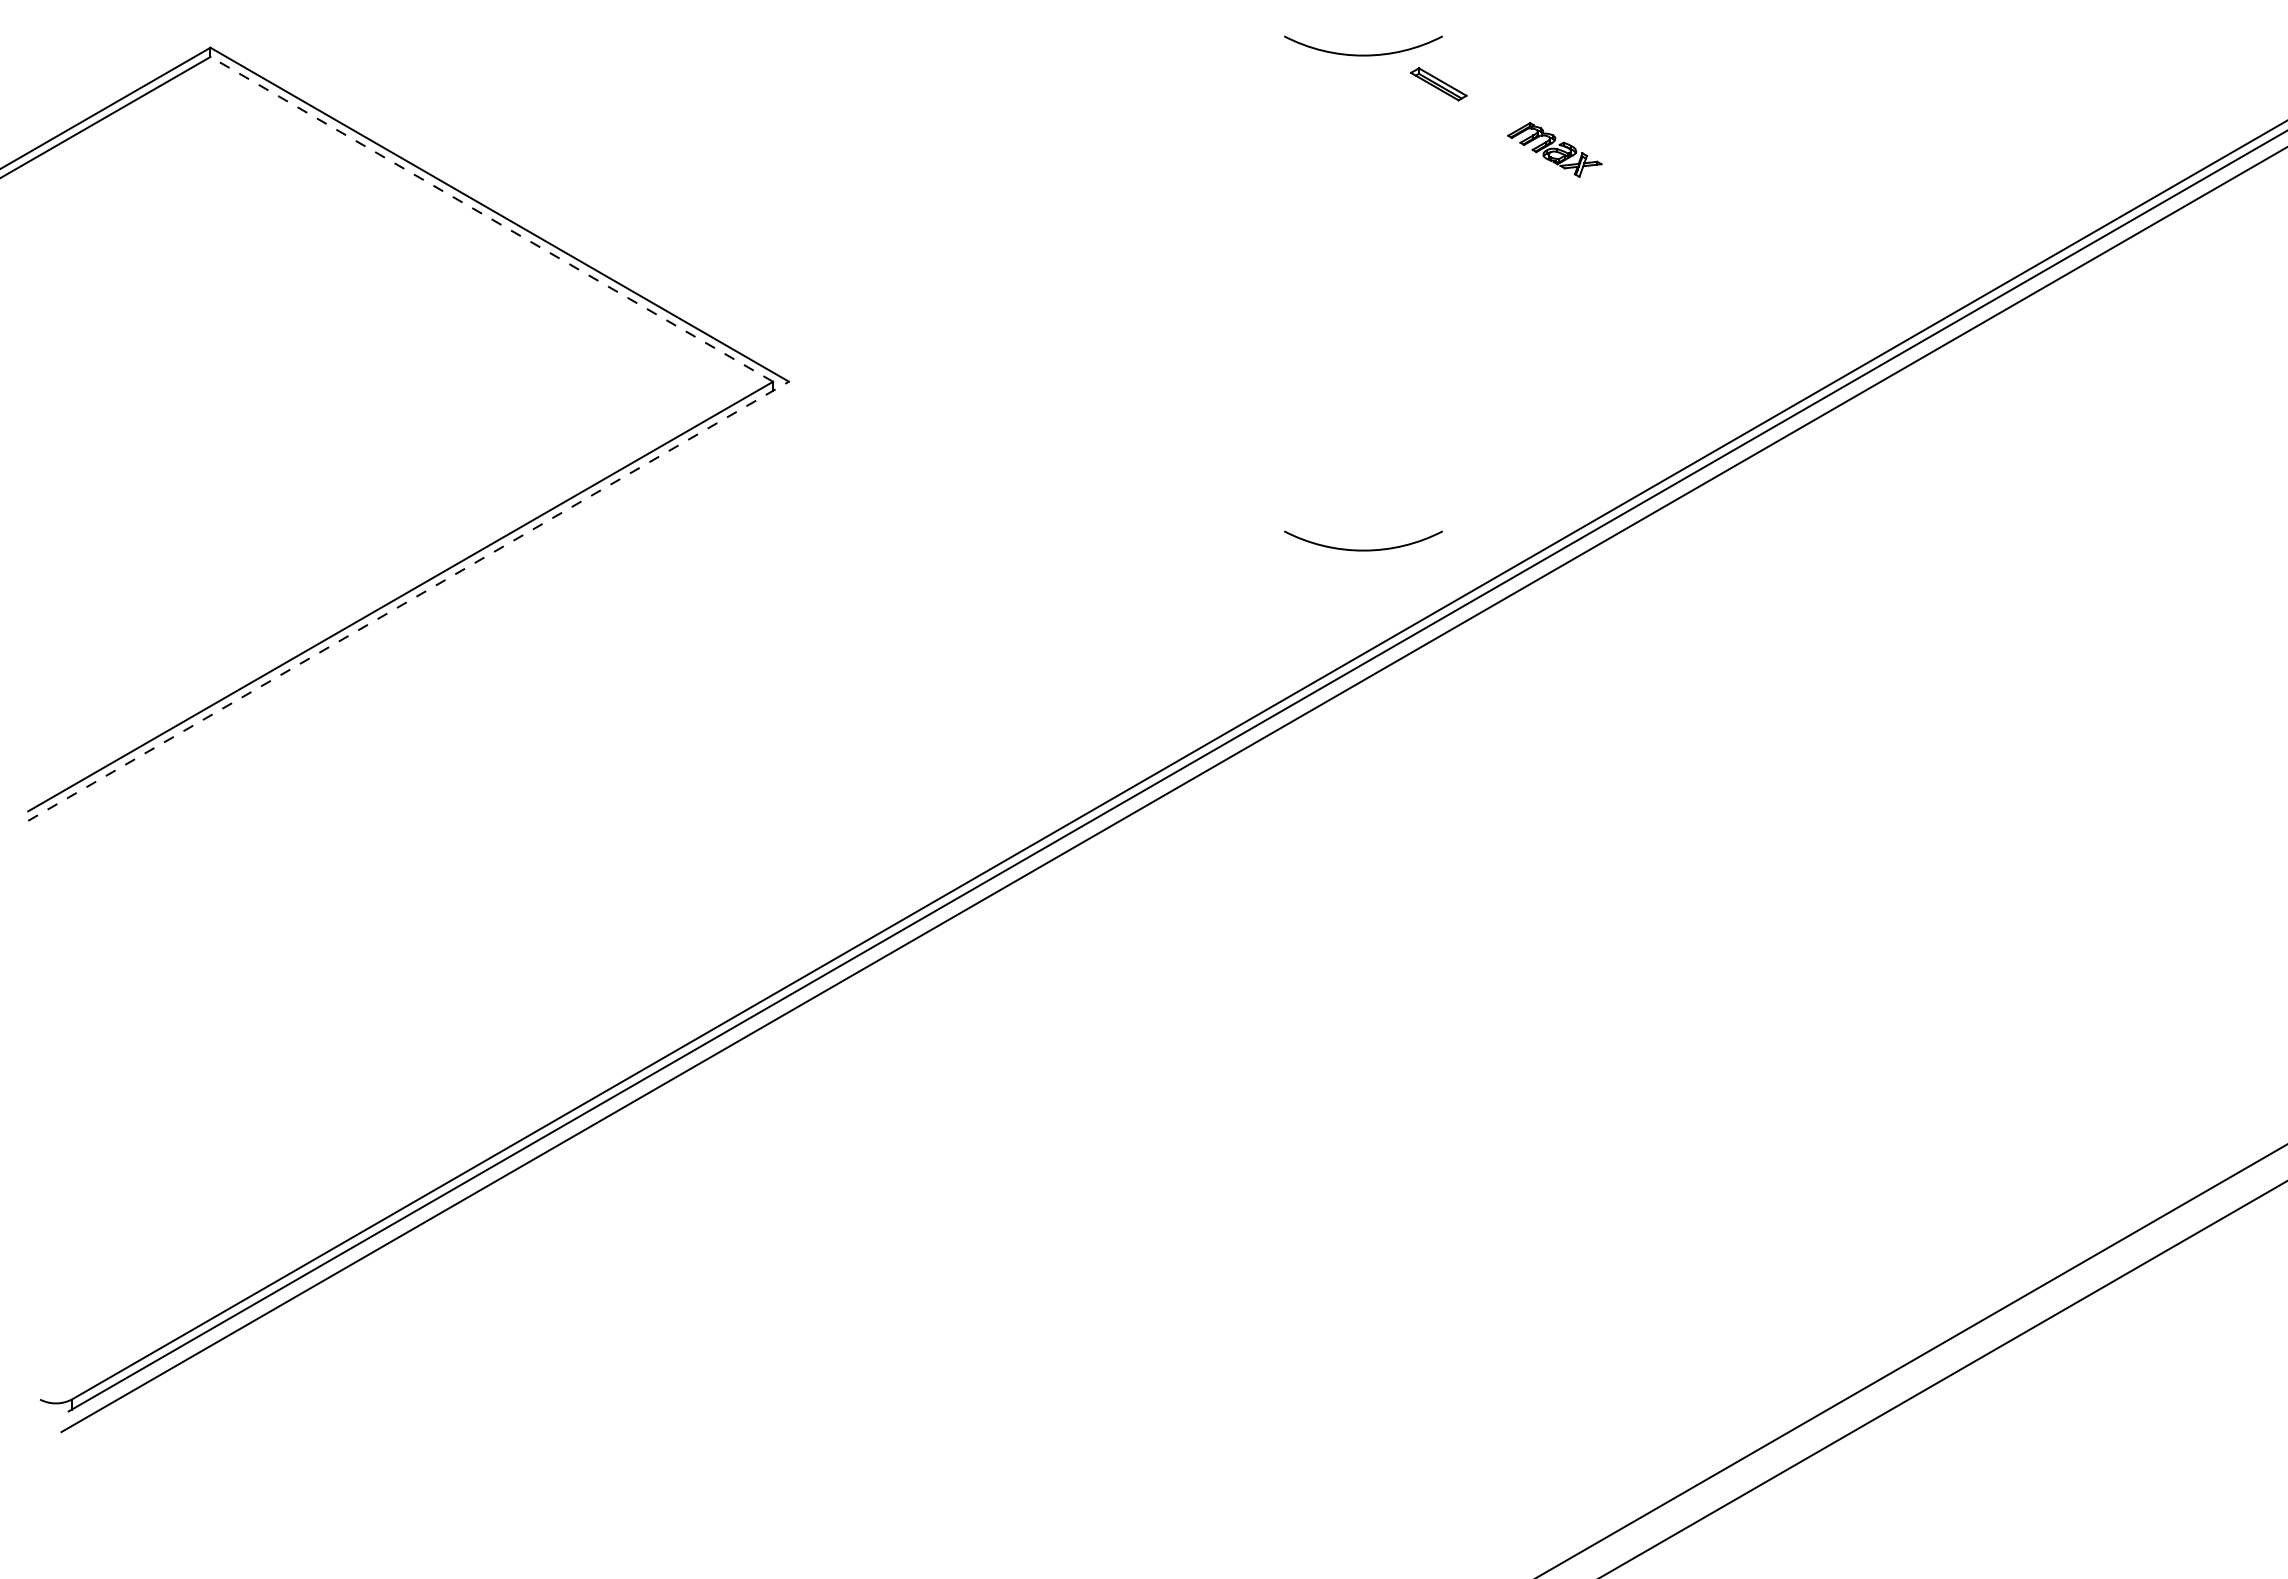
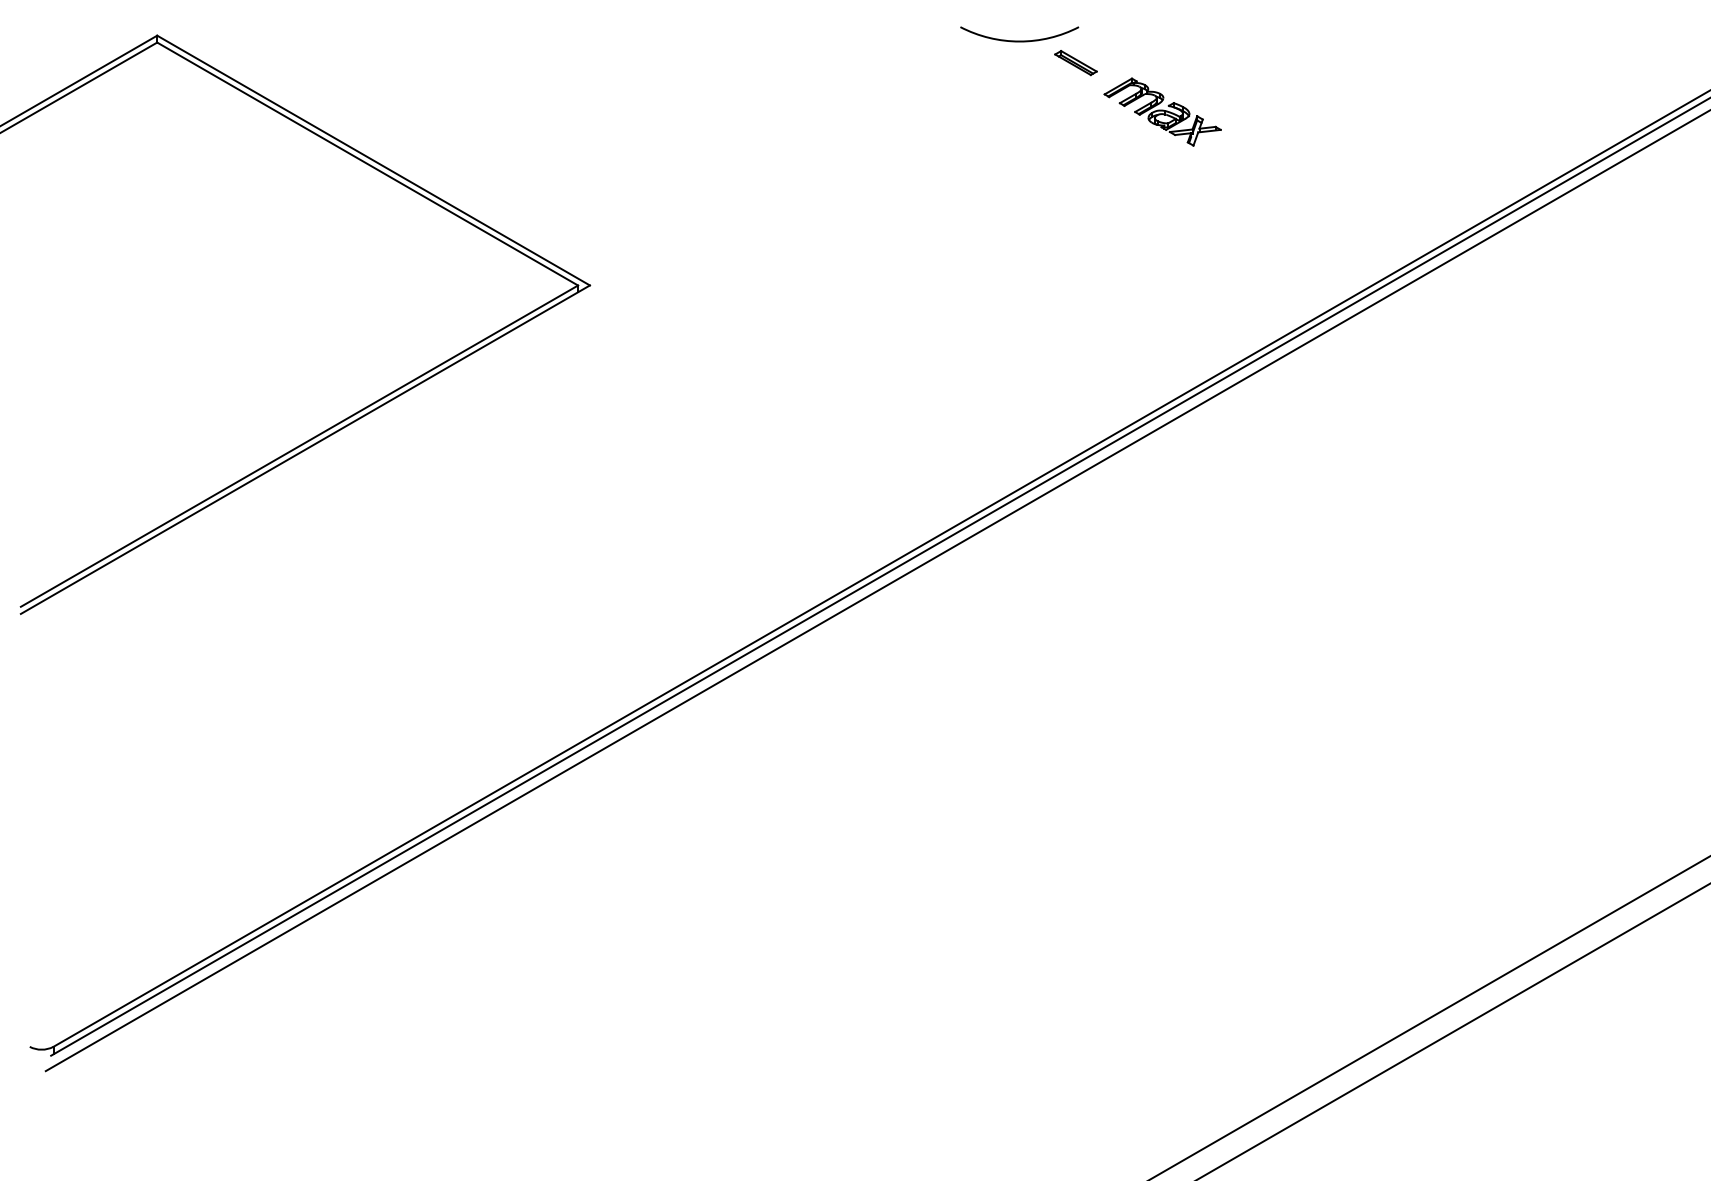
part: (1554, 149) -> (1162, 111), size x1.67
line: (491, 219) -> (367, 164), dashed -> solid
arc: (1363, 549) -> (1019, 410), removed
line: (409, 601) -> (306, 449), dashed -> solid

